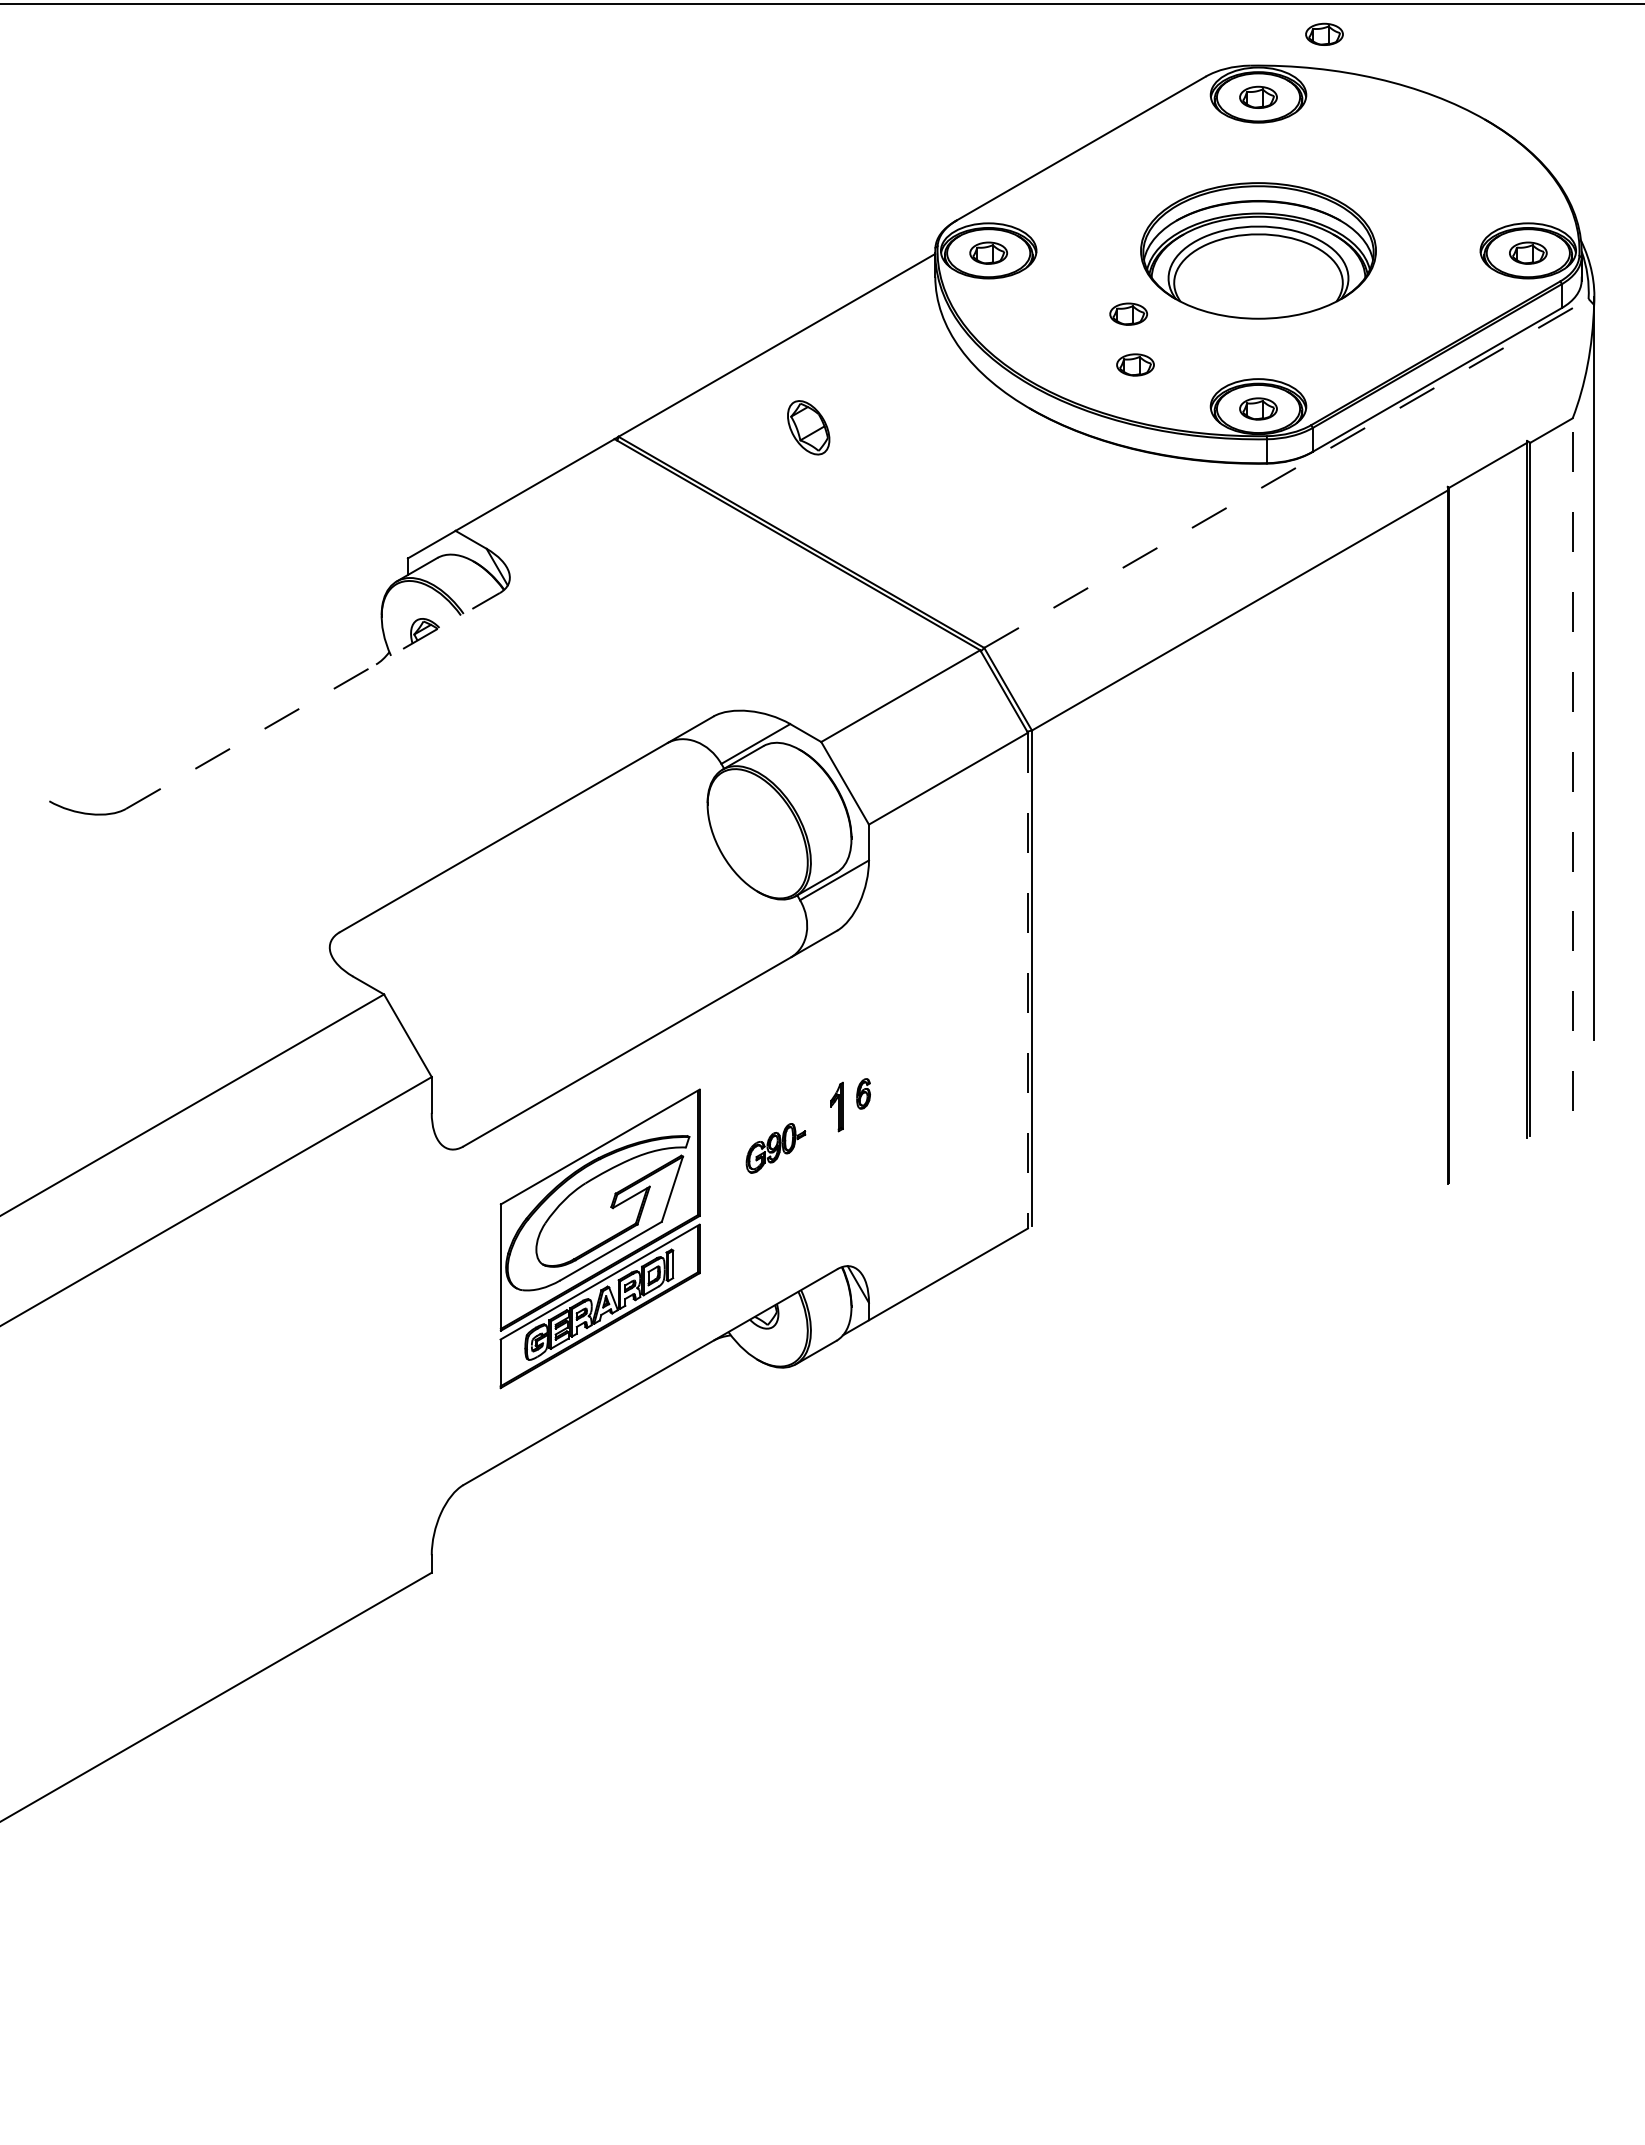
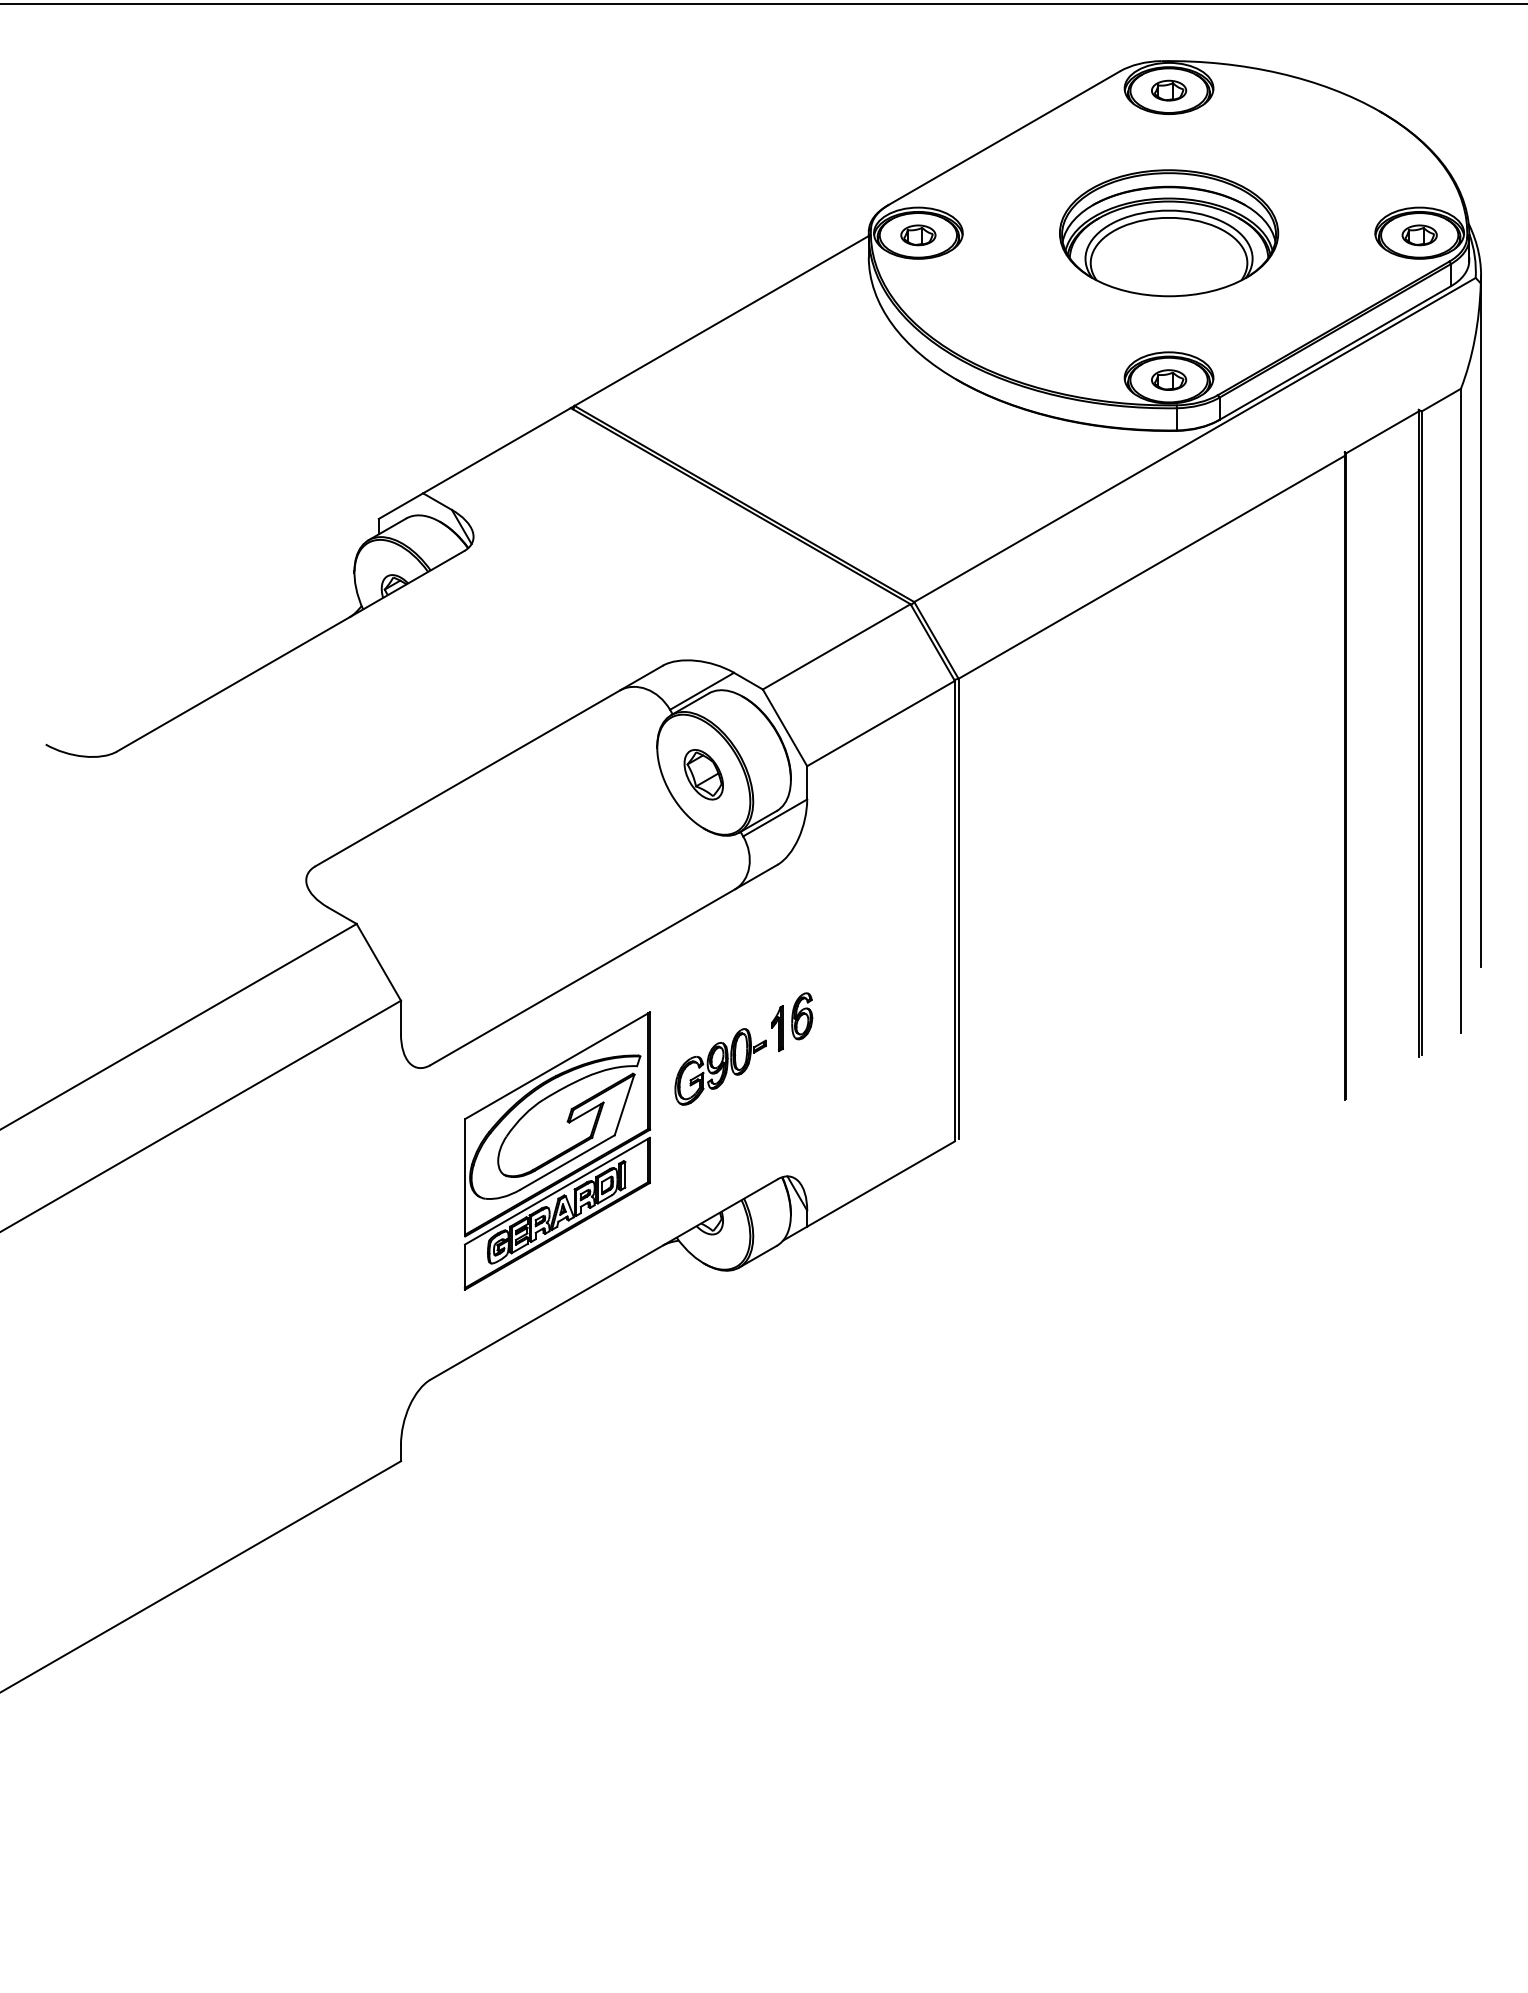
part: (1324, 33) -> (1230, 31), removed
part: (1128, 313) -> (1048, 291), removed
part: (1135, 364) -> (1054, 338), removed
part: (808, 427) -> (703, 774), moved
line: (1286, 473) -> (1195, 440), dashed -> solid
line: (312, 700) -> (290, 650), dashed -> solid
line: (1572, 764) -> (1460, 710), dashed -> solid
line: (1027, 980) -> (954, 911), dashed -> solid
part: (863, 1093) -> (802, 1016), size x1.67
part: (775, 1148) -> (720, 1067), size x1.67

